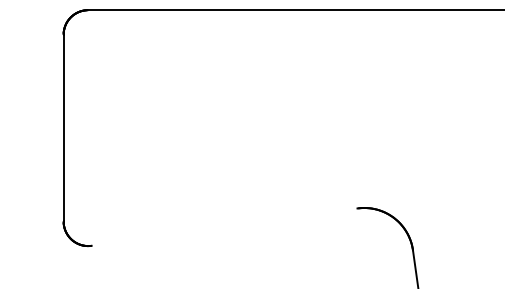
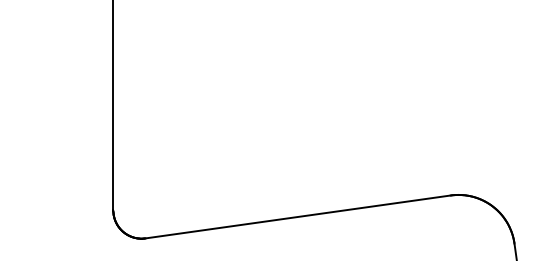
line: (224, 226) -> (298, 216), added

